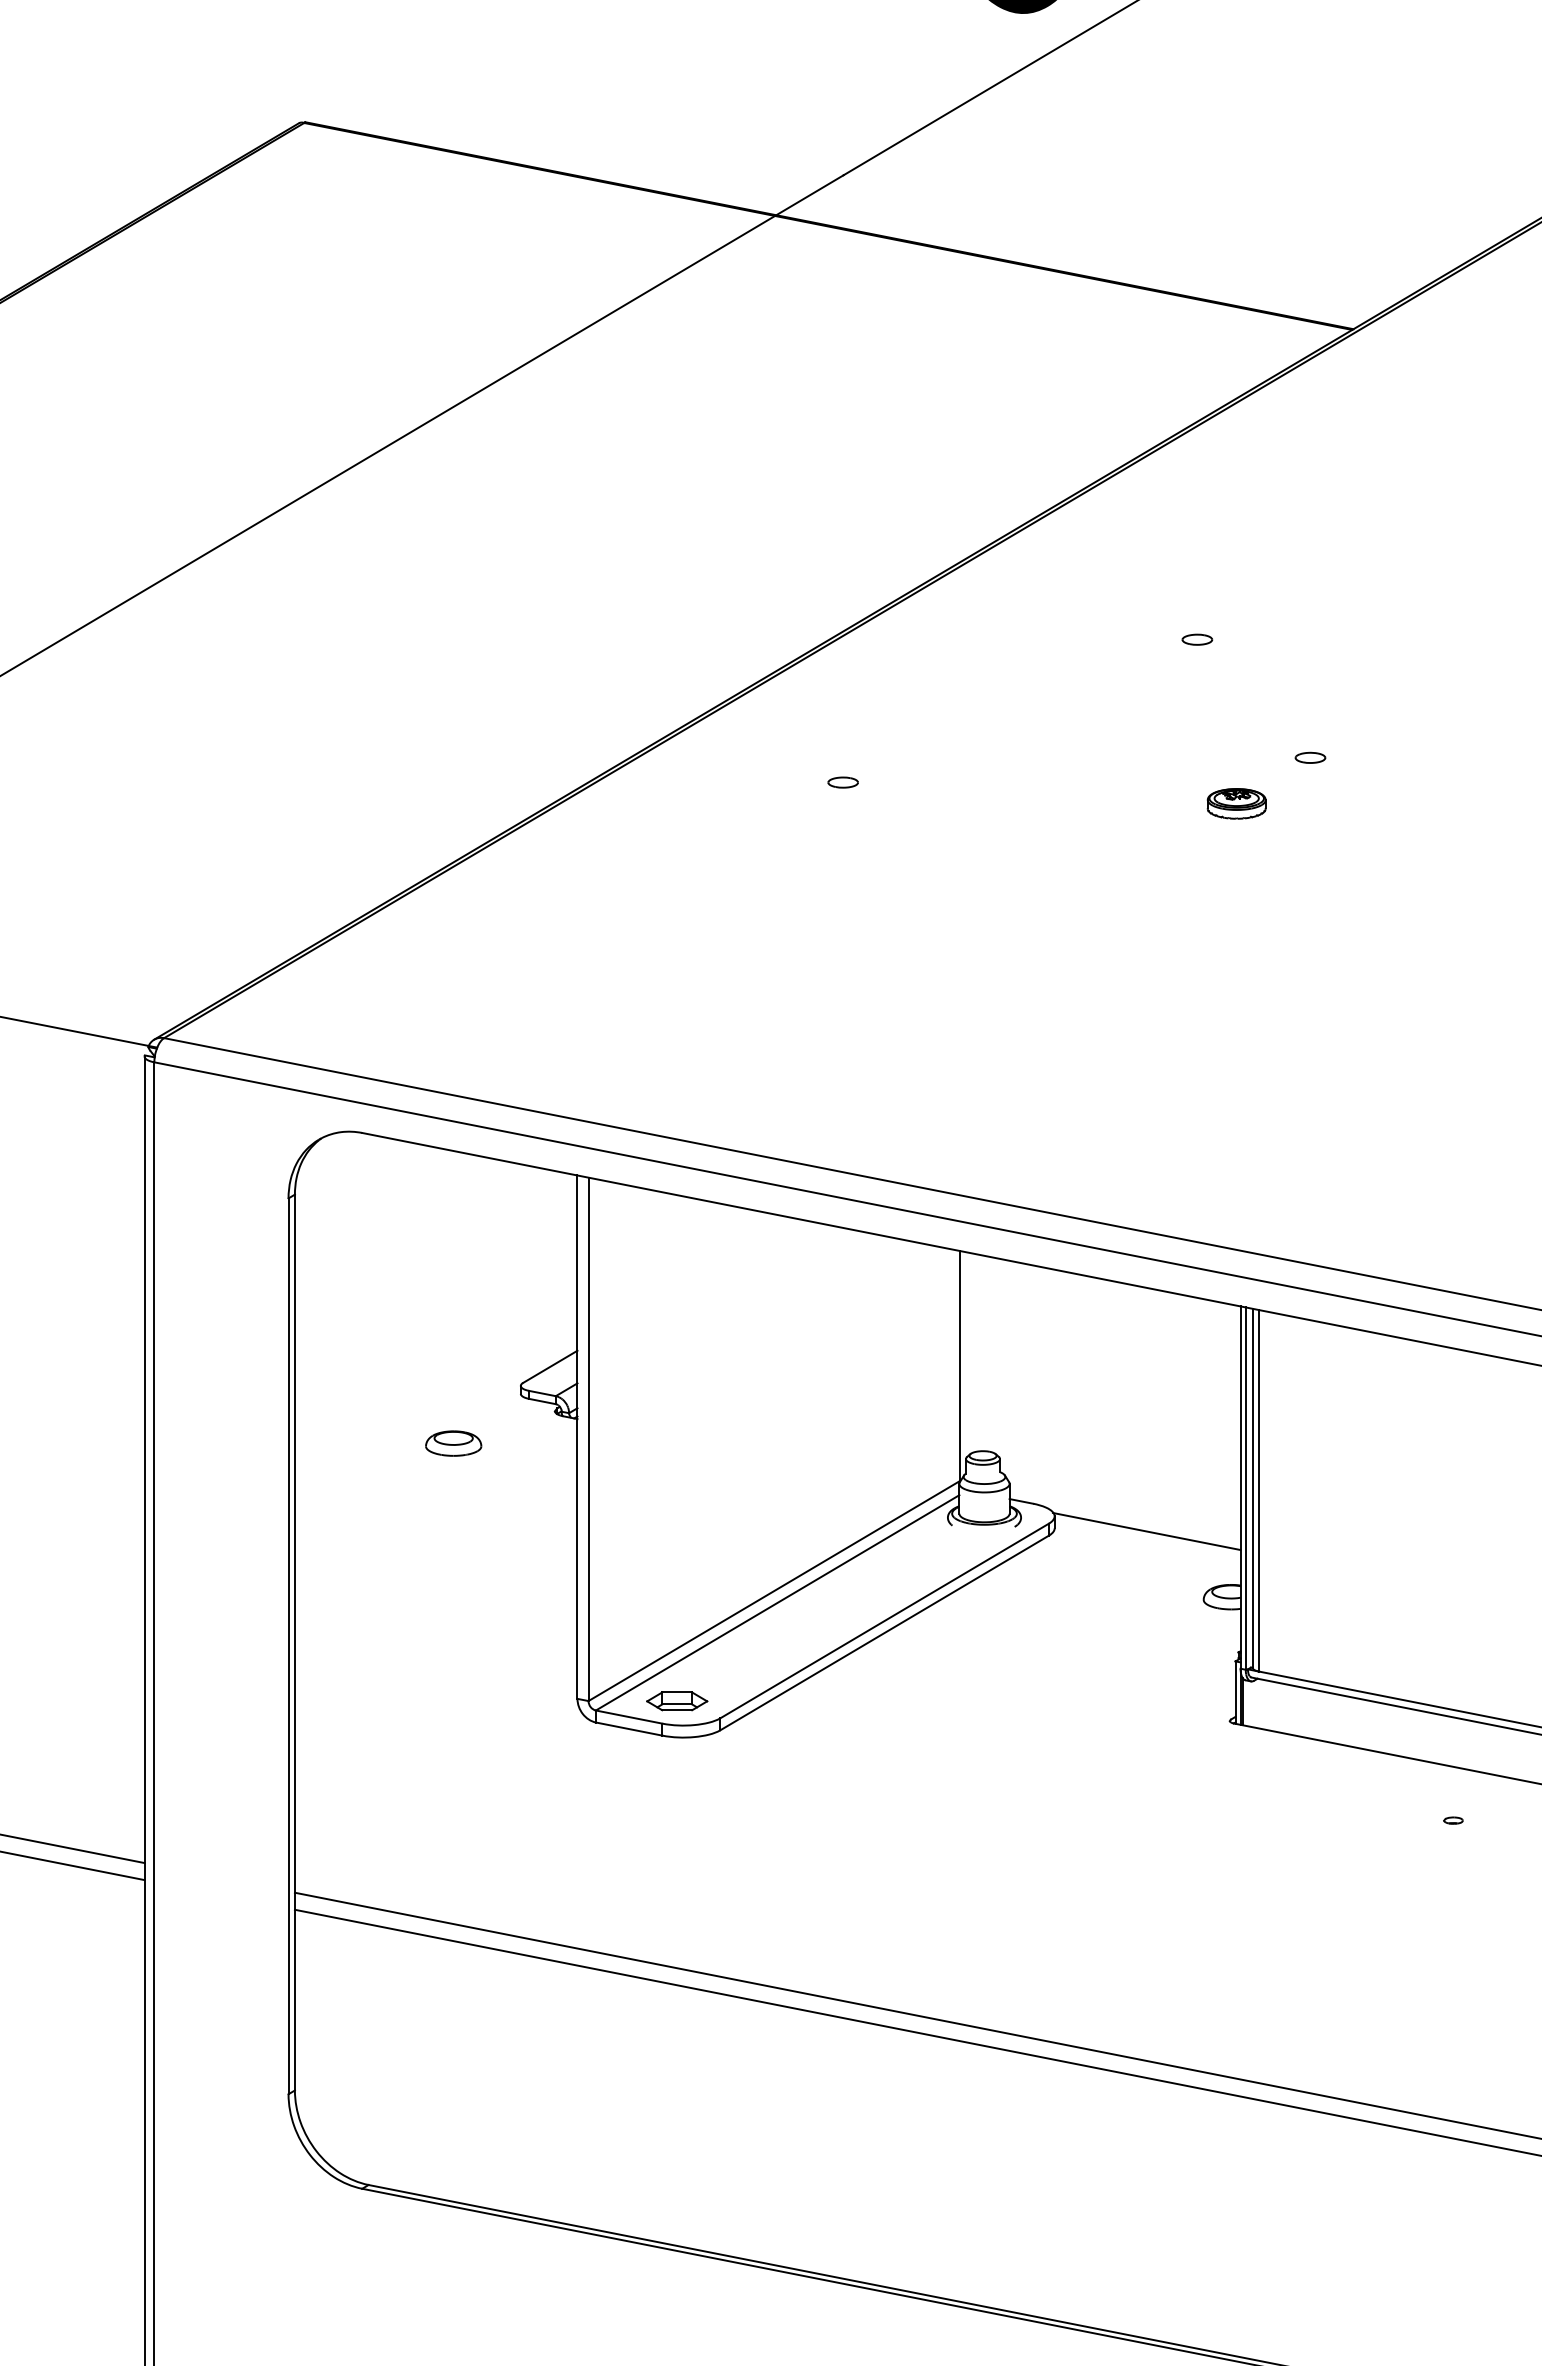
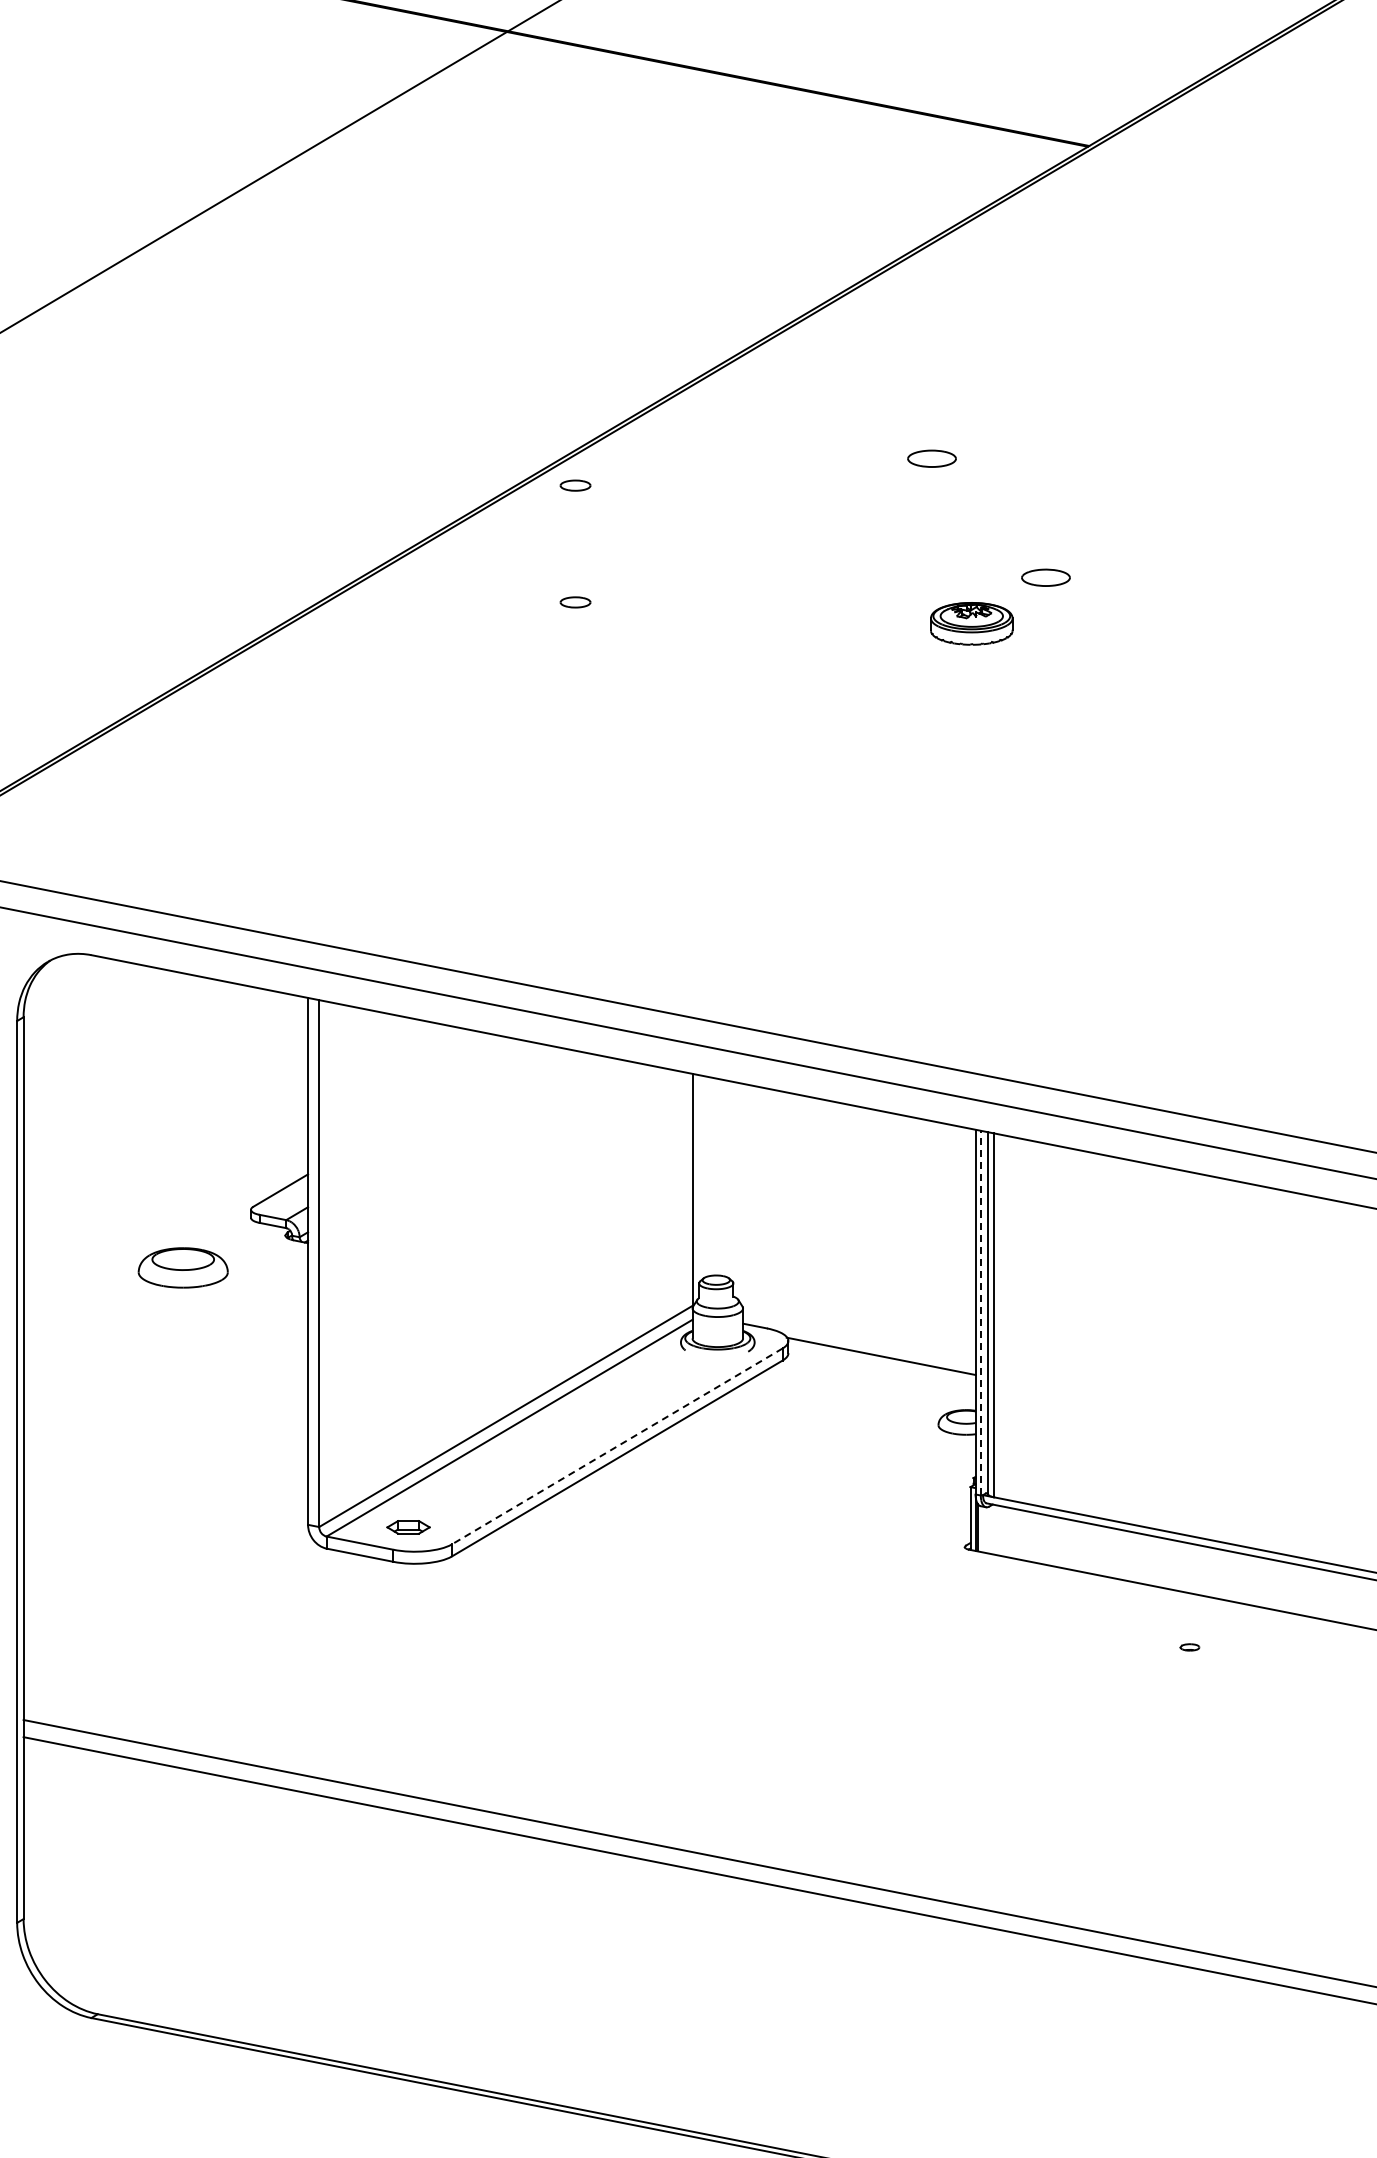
part: (1197, 639) -> (932, 458), size x1.6
part: (842, 666) -> (574, 485), added
part: (1310, 757) -> (1045, 577), size x1.6
part: (1236, 803) -> (971, 623), size x1.4
part: (453, 1443) -> (183, 1267), size x1.6
line: (1245, 1488) -> (980, 1313), solid -> dashed
line: (884, 1620) -> (617, 1445), solid -> dashed
part: (677, 1701) -> (408, 1527), size x0.7

